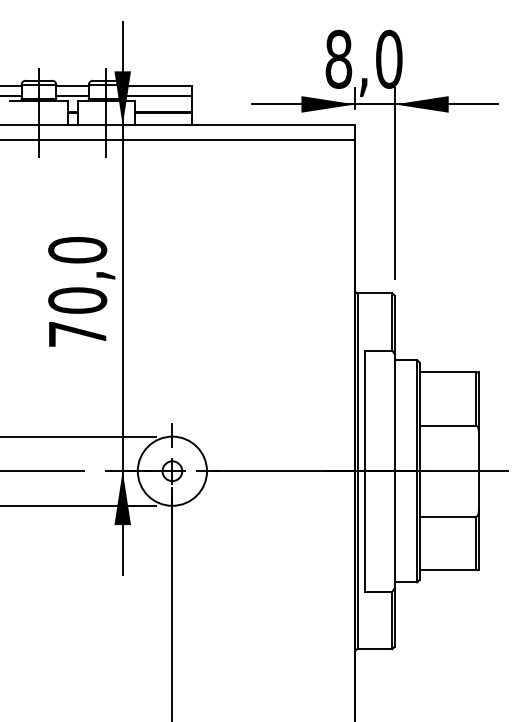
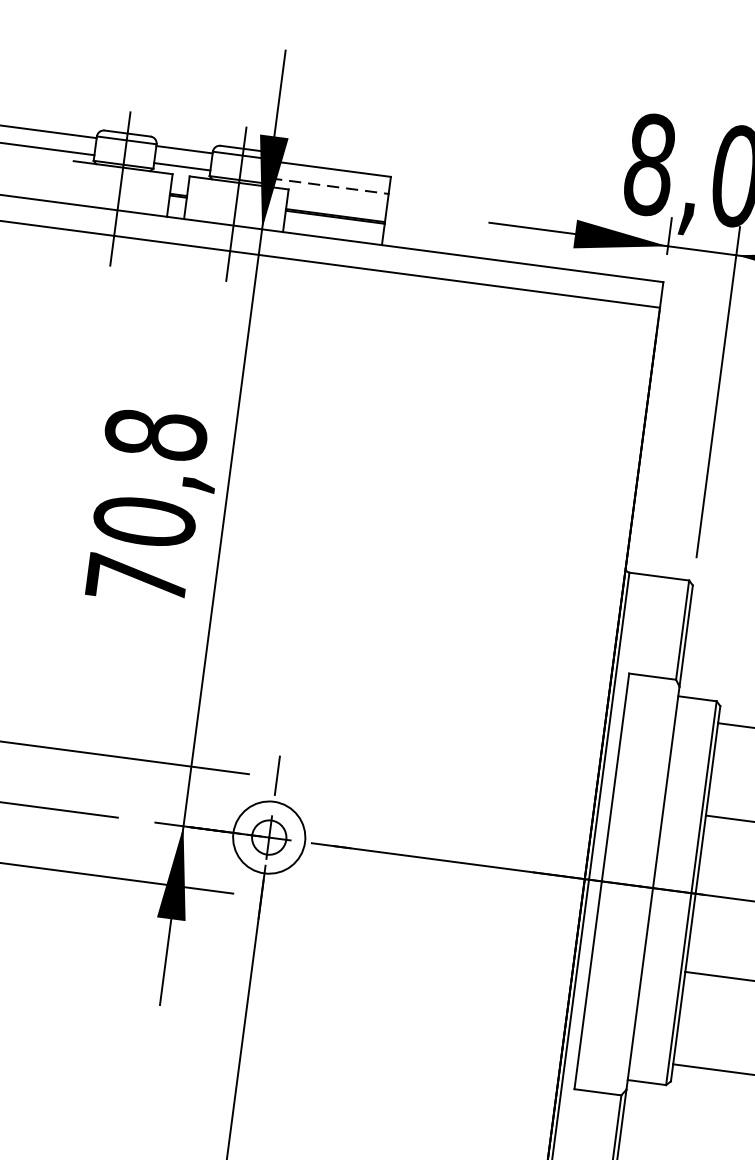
line: (158, 95) -> (330, 186), solid -> dashed
text: (77, 250) -> (155, 435), 70,0 -> 70,8
circle: (172, 470) -> (269, 836), size x0.6

